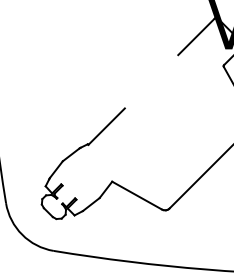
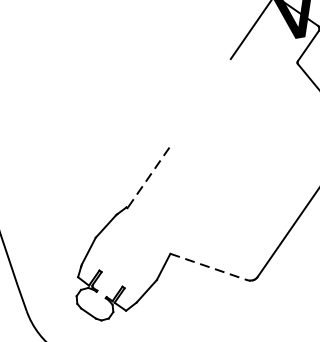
line: (106, 126) -> (148, 177), solid -> dashed
line: (137, 195) -> (209, 266), solid -> dashed

